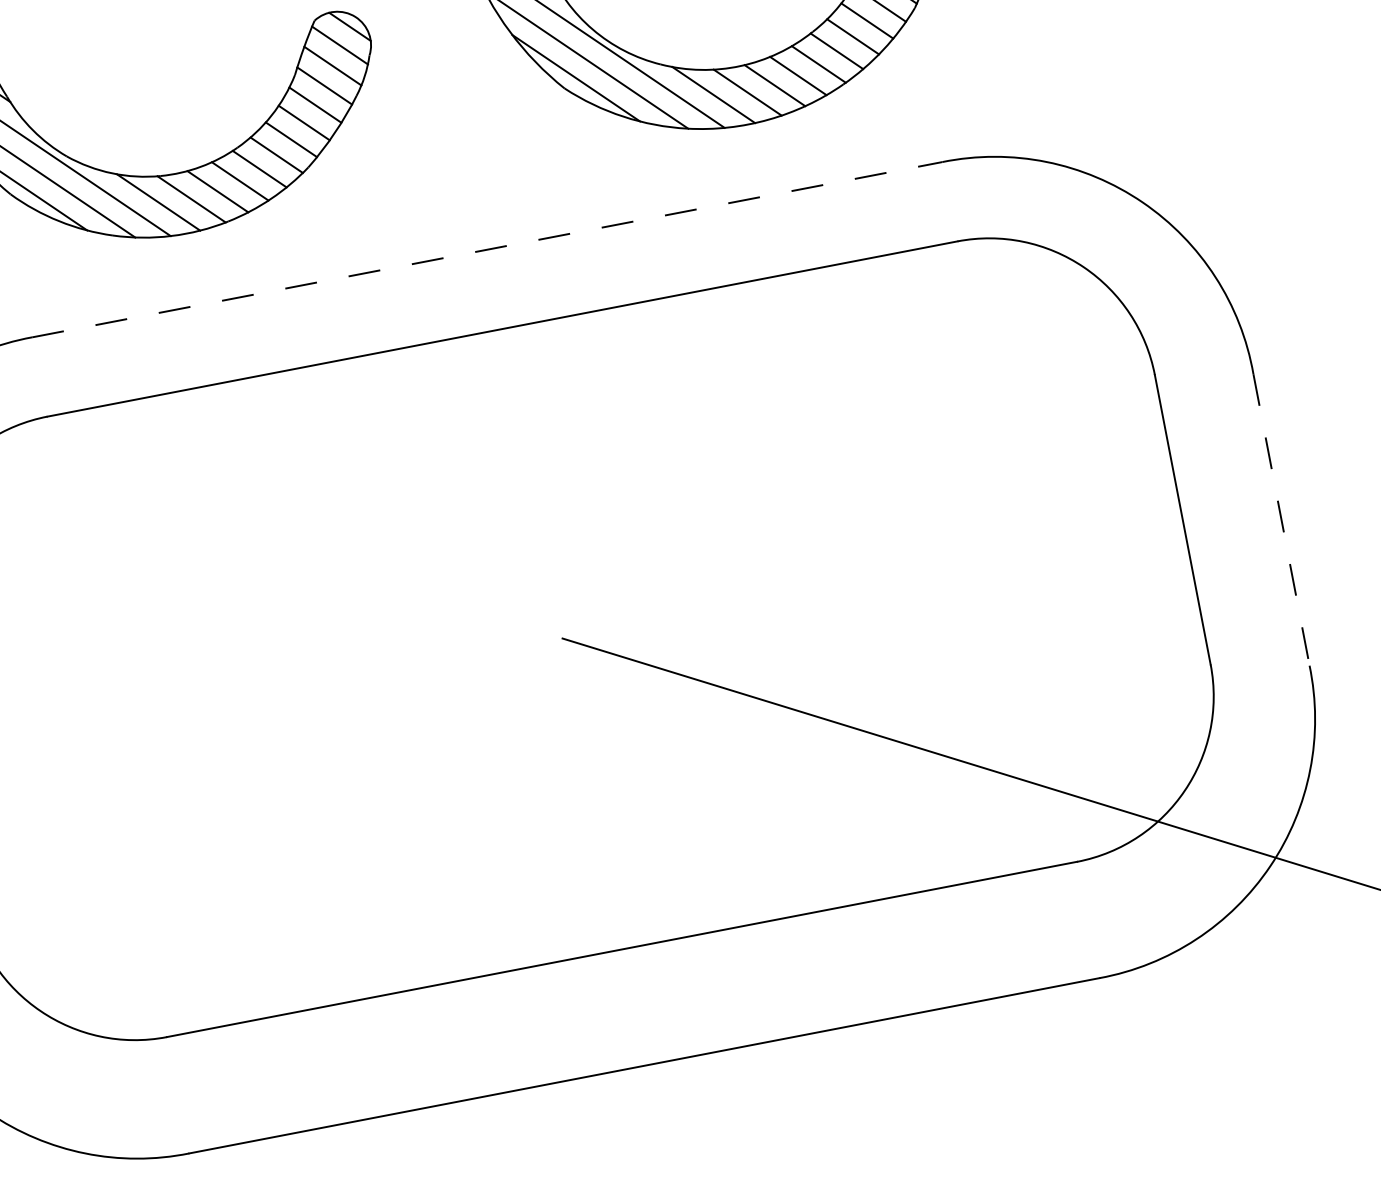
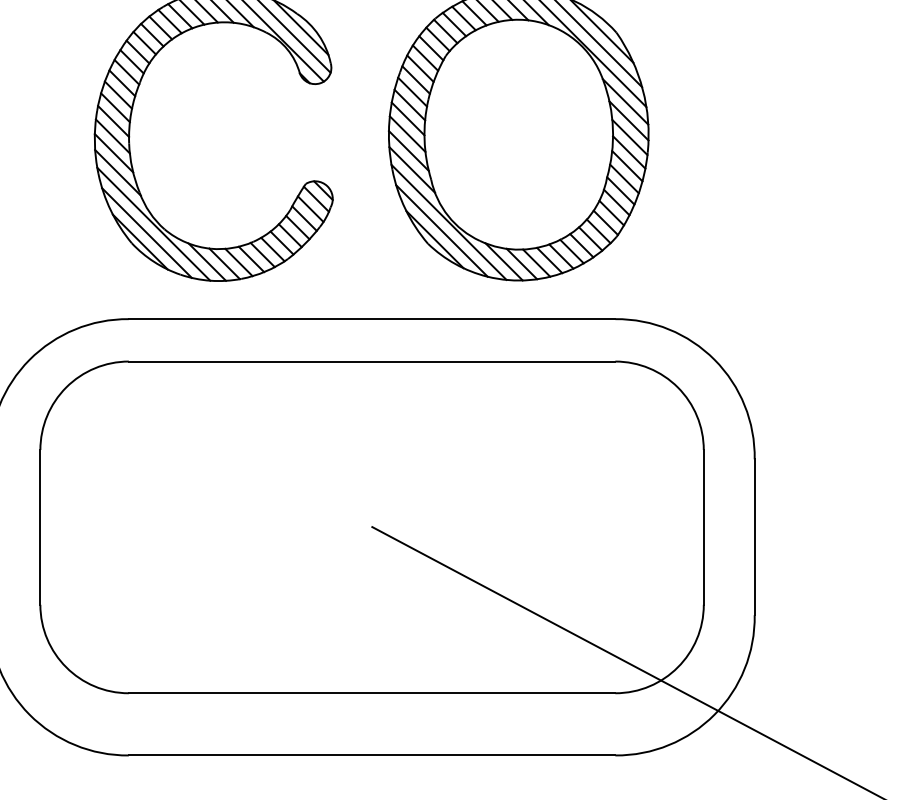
line: (488, 250) -> (372, 319), dashed -> solid
line: (1281, 520) -> (754, 537), dashed -> solid

